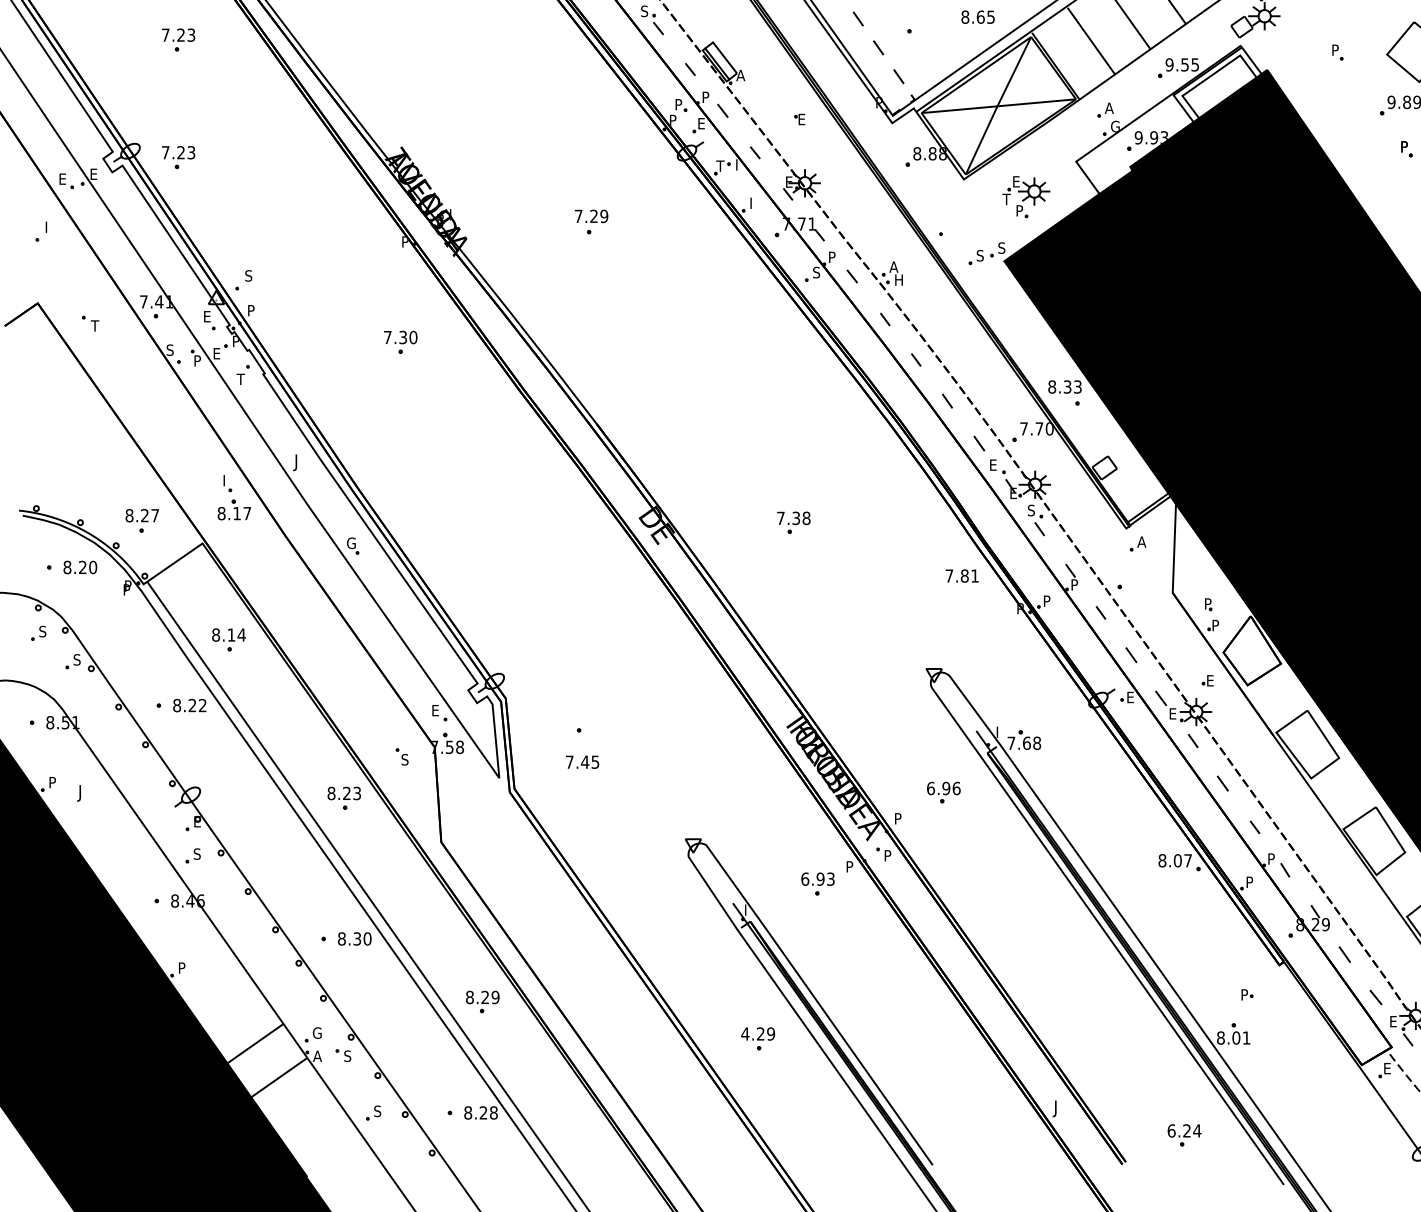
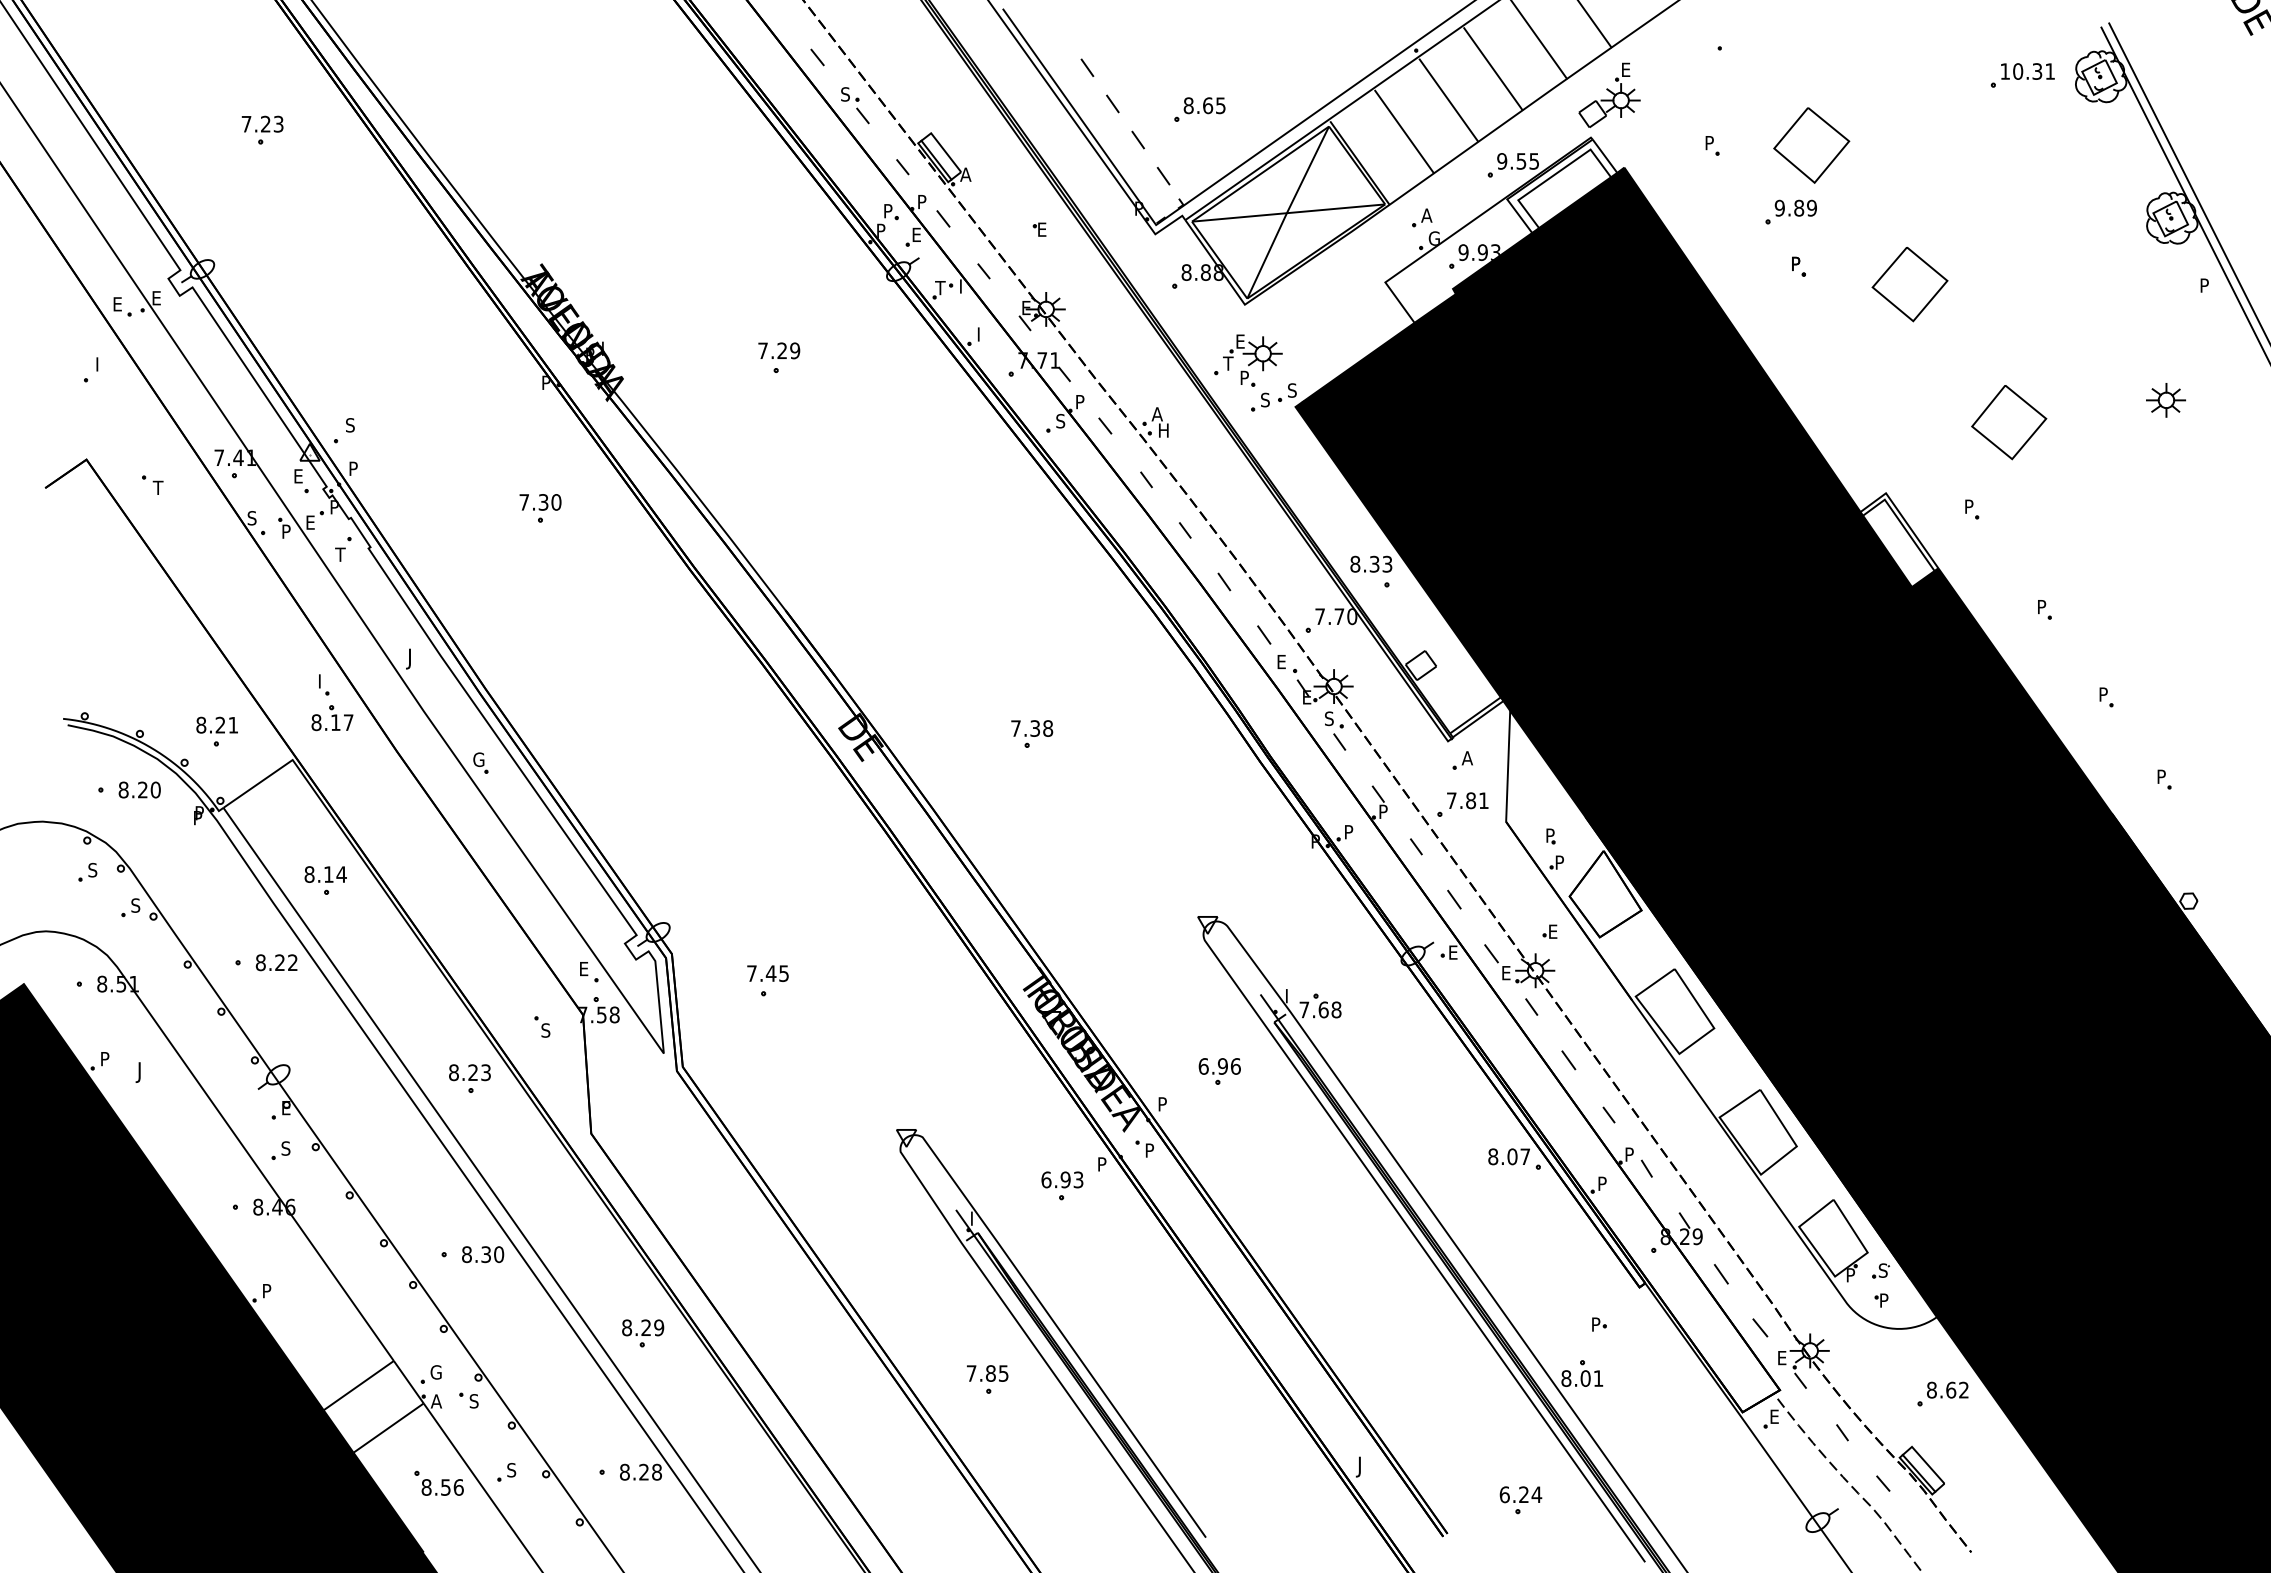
text: (977, 17) -> (1204, 105), moved
part: (178, 156) -> (262, 276), removed
part: (1025, 196) -> (1252, 360), moved
text: (155, 515) -> (233, 725), 8.27 -> 8.21
text: (961, 575) -> (1467, 800), moved
text: (582, 762) -> (767, 973), moved
text: (758, 1033) -> (987, 1373), 4.29 -> 7.85
part: (319, 1121) -> (438, 1482), added

